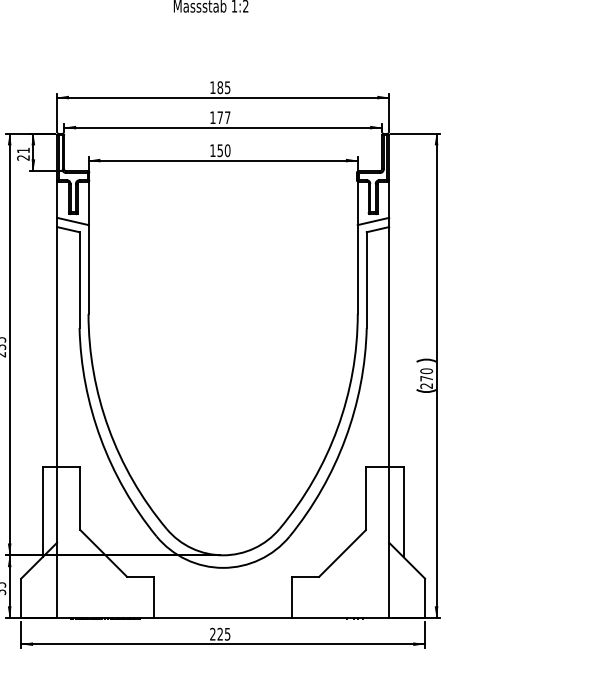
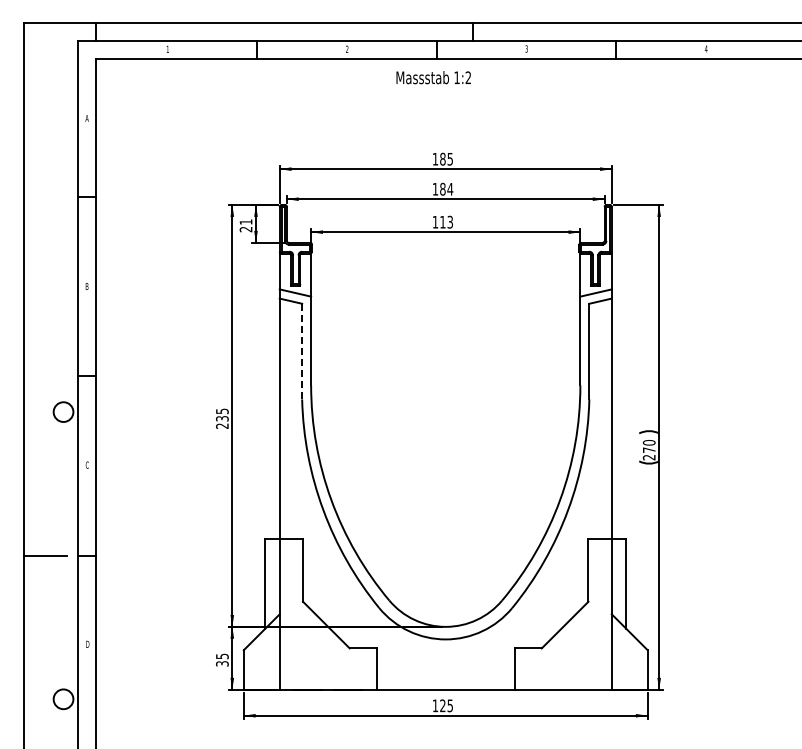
text: (223, 116) -> (446, 188), 177 -> 184
text: (223, 149) -> (446, 221), 150 -> 113
line: (79, 279) -> (302, 351), solid -> dashed
text: (211, 633) -> (434, 705), 225 -> 125

